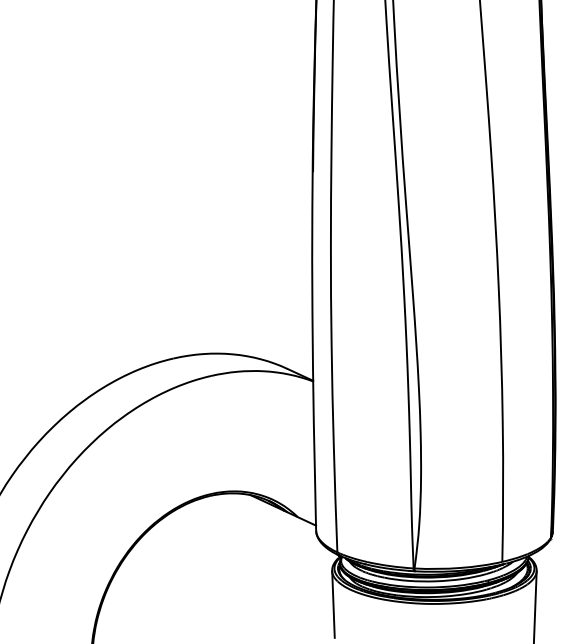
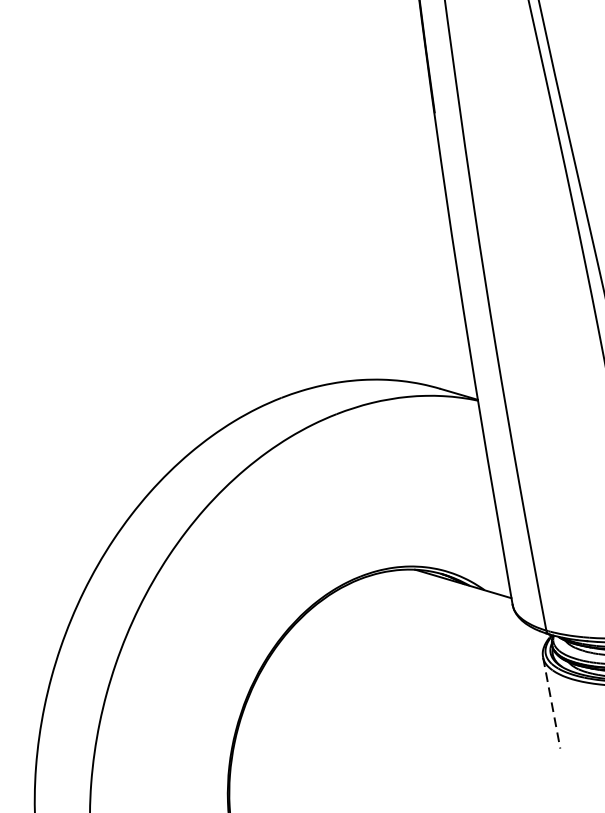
line: (333, 604) -> (551, 703), solid -> dashed

